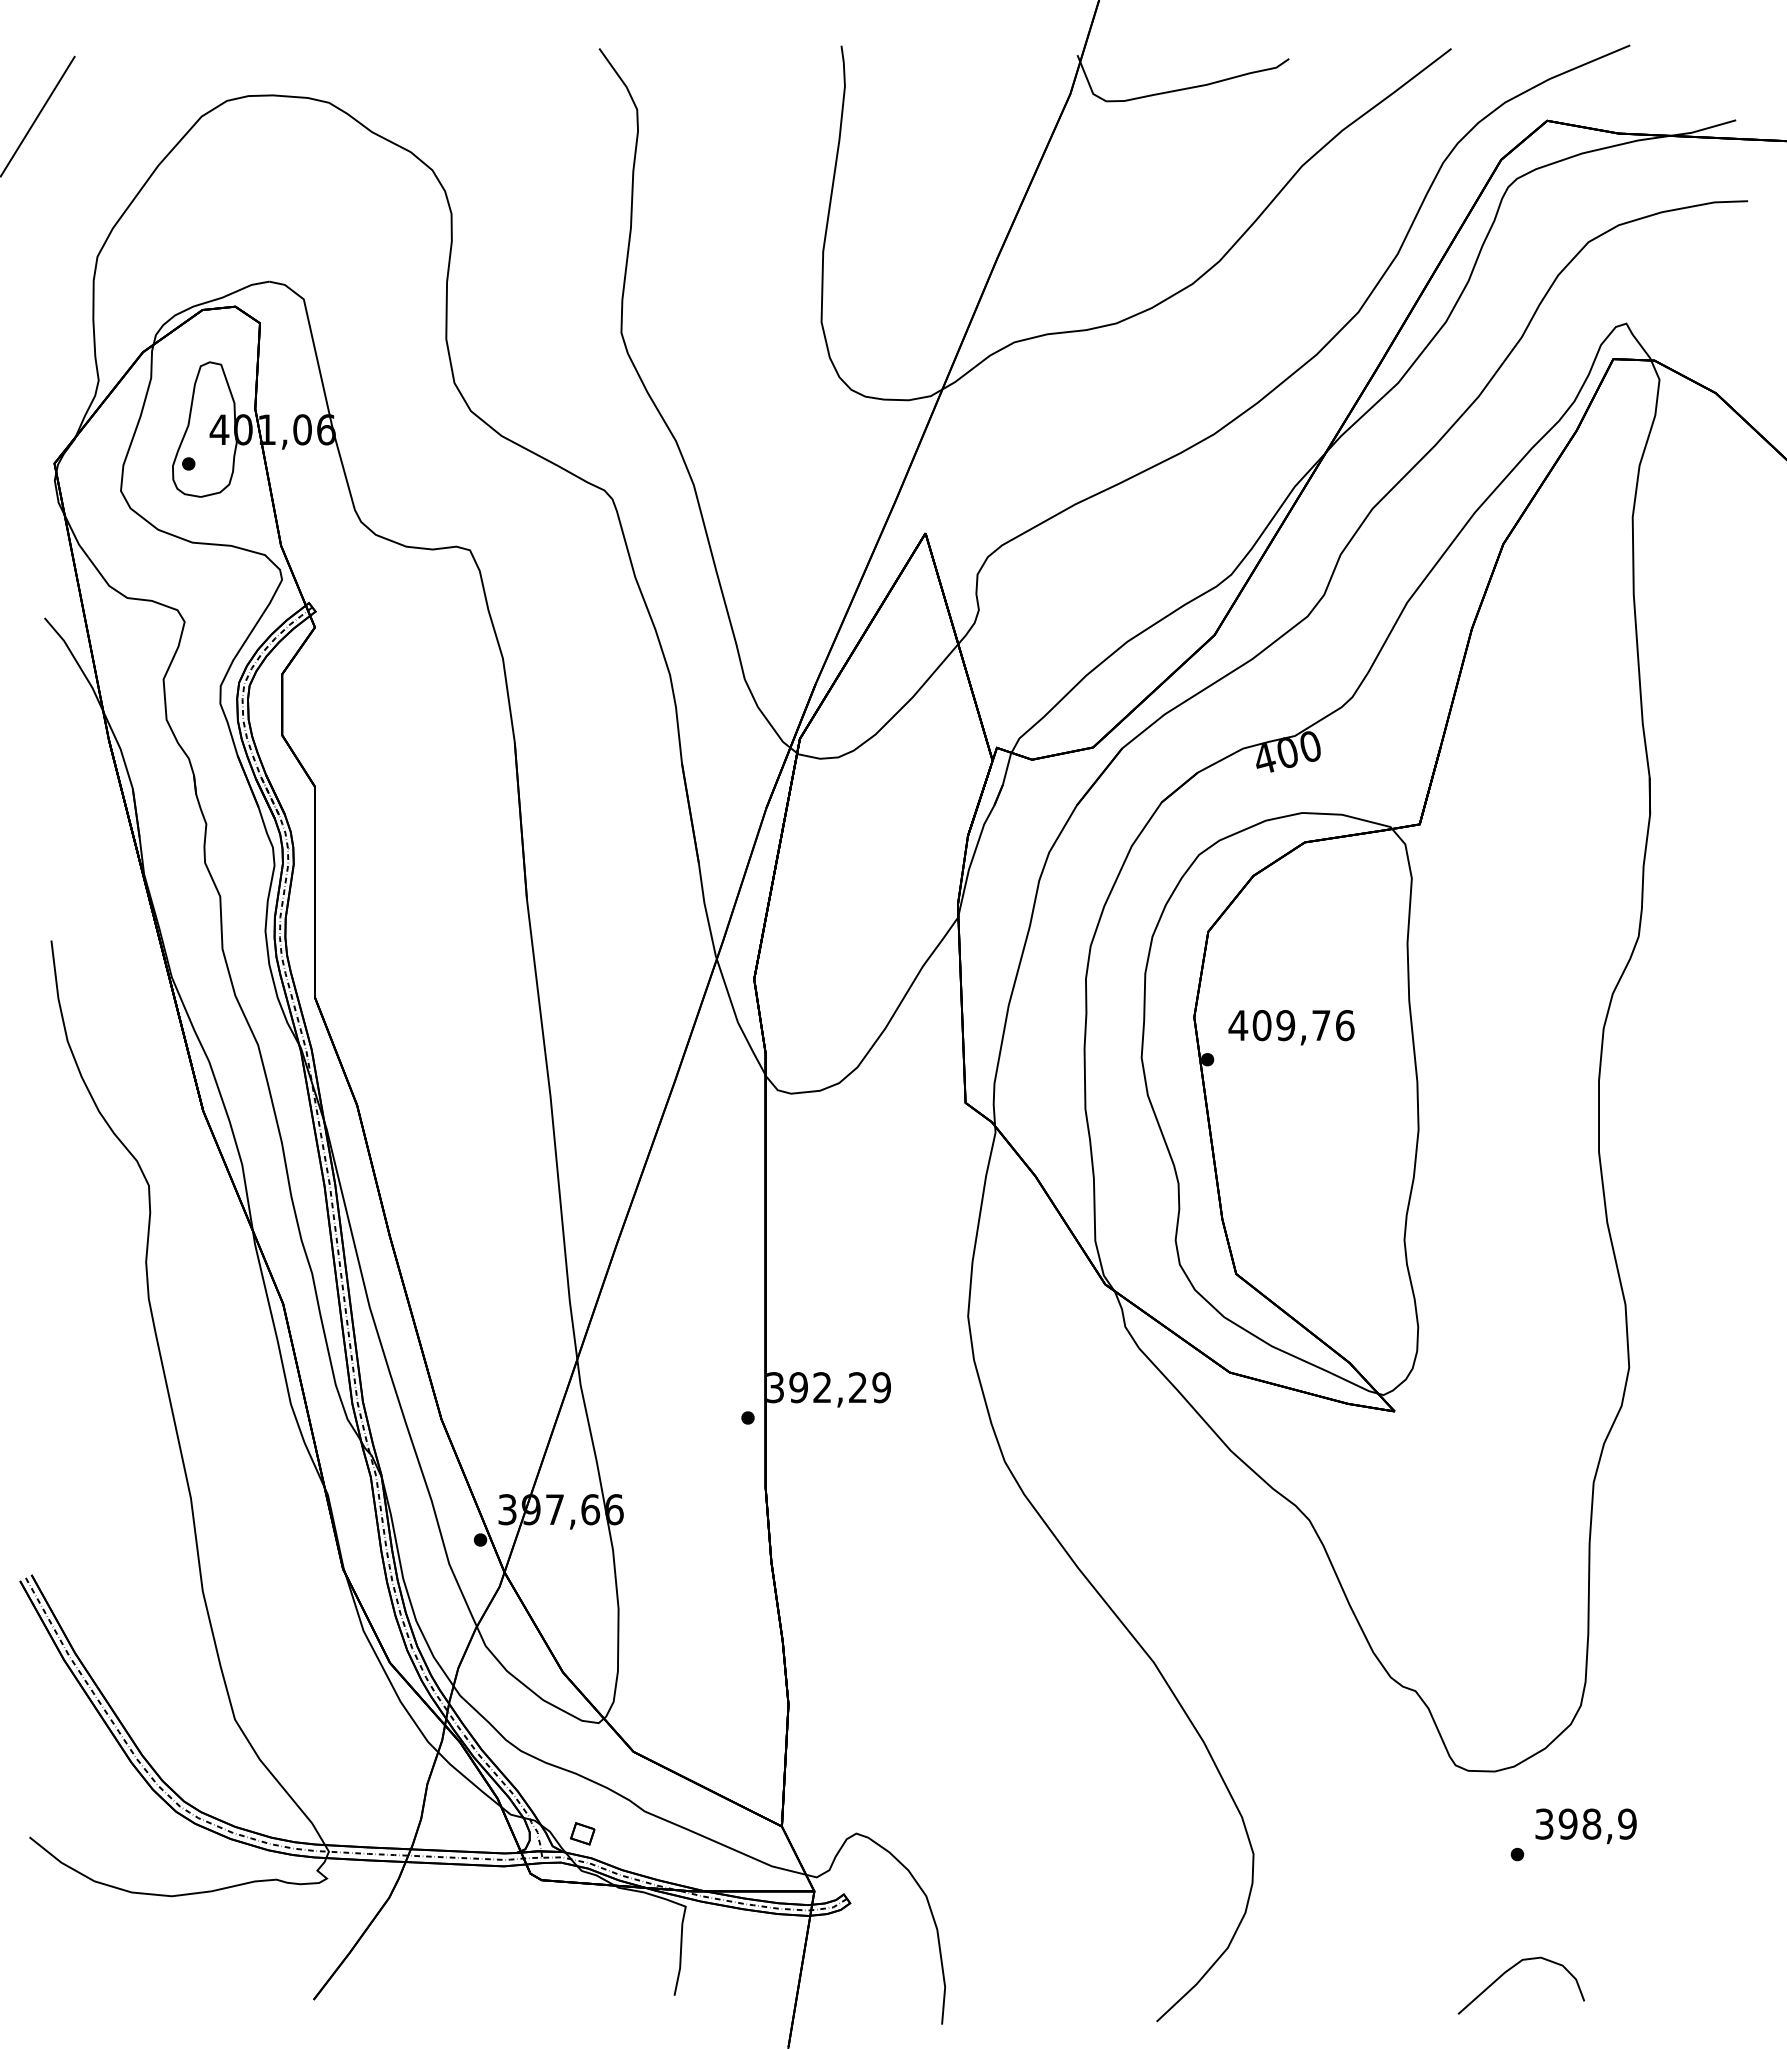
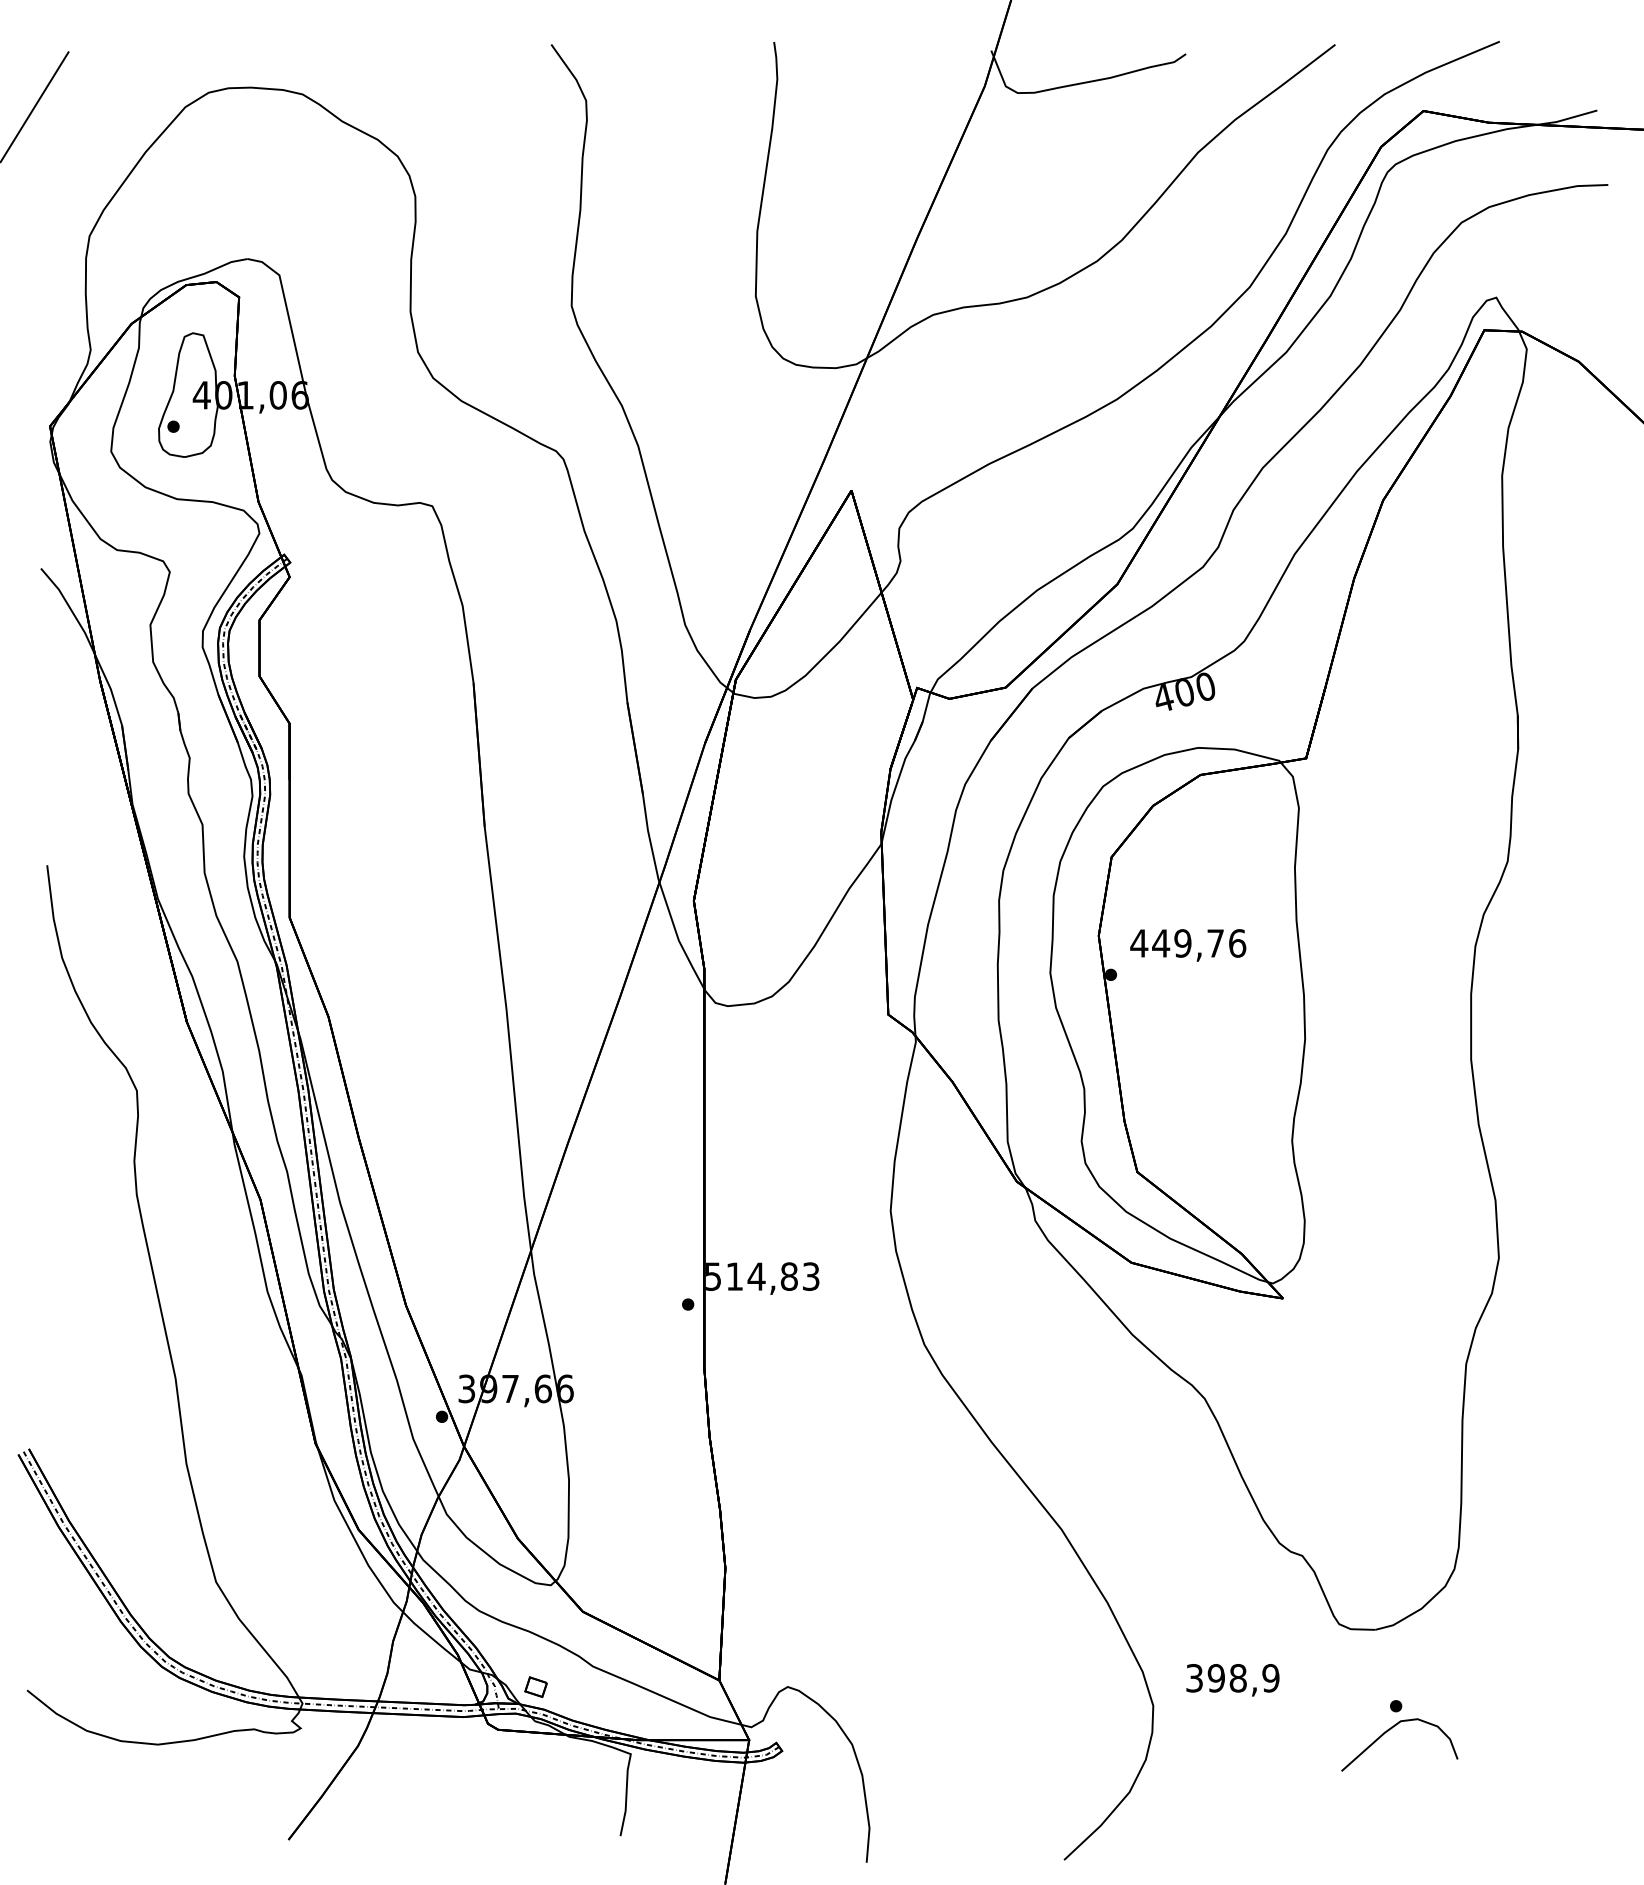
text: (1261, 1025) -> (1160, 943), 409,76 -> 449,76
text: (828, 1387) -> (762, 1276), 392,29 -> 514,83
text: (1585, 1826) -> (1232, 1680), moved
curve: (1511, 1969) -> (1390, 1730), moved

